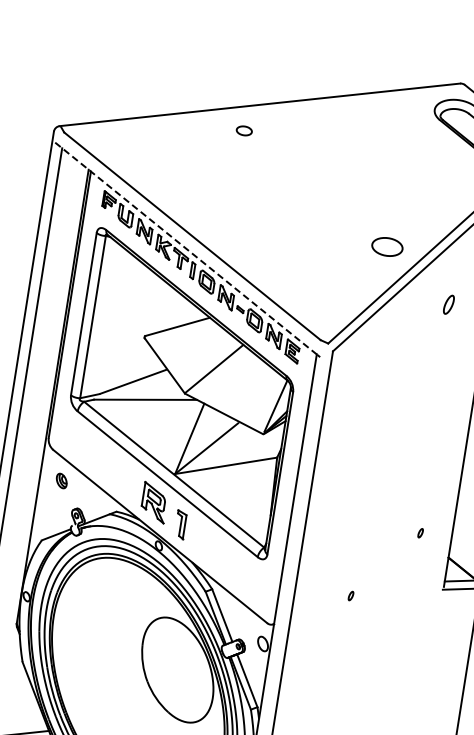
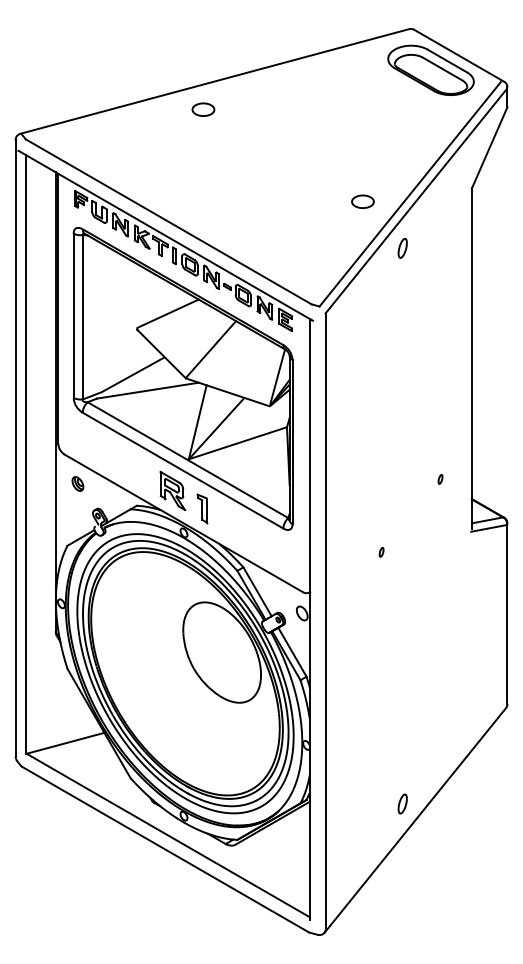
part: (244, 130) -> (203, 109), size x1.43
part: (387, 246) -> (362, 201), size x0.71
line: (187, 249) -> (165, 235), dashed -> solid
part: (448, 304) -> (402, 248), moved

